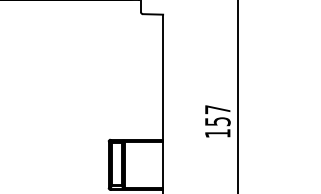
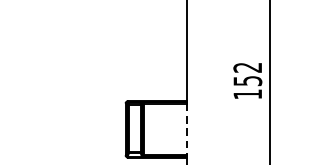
text: (217, 109) -> (247, 67), 157 -> 152
line: (163, 164) -> (187, 129), solid -> dashed

